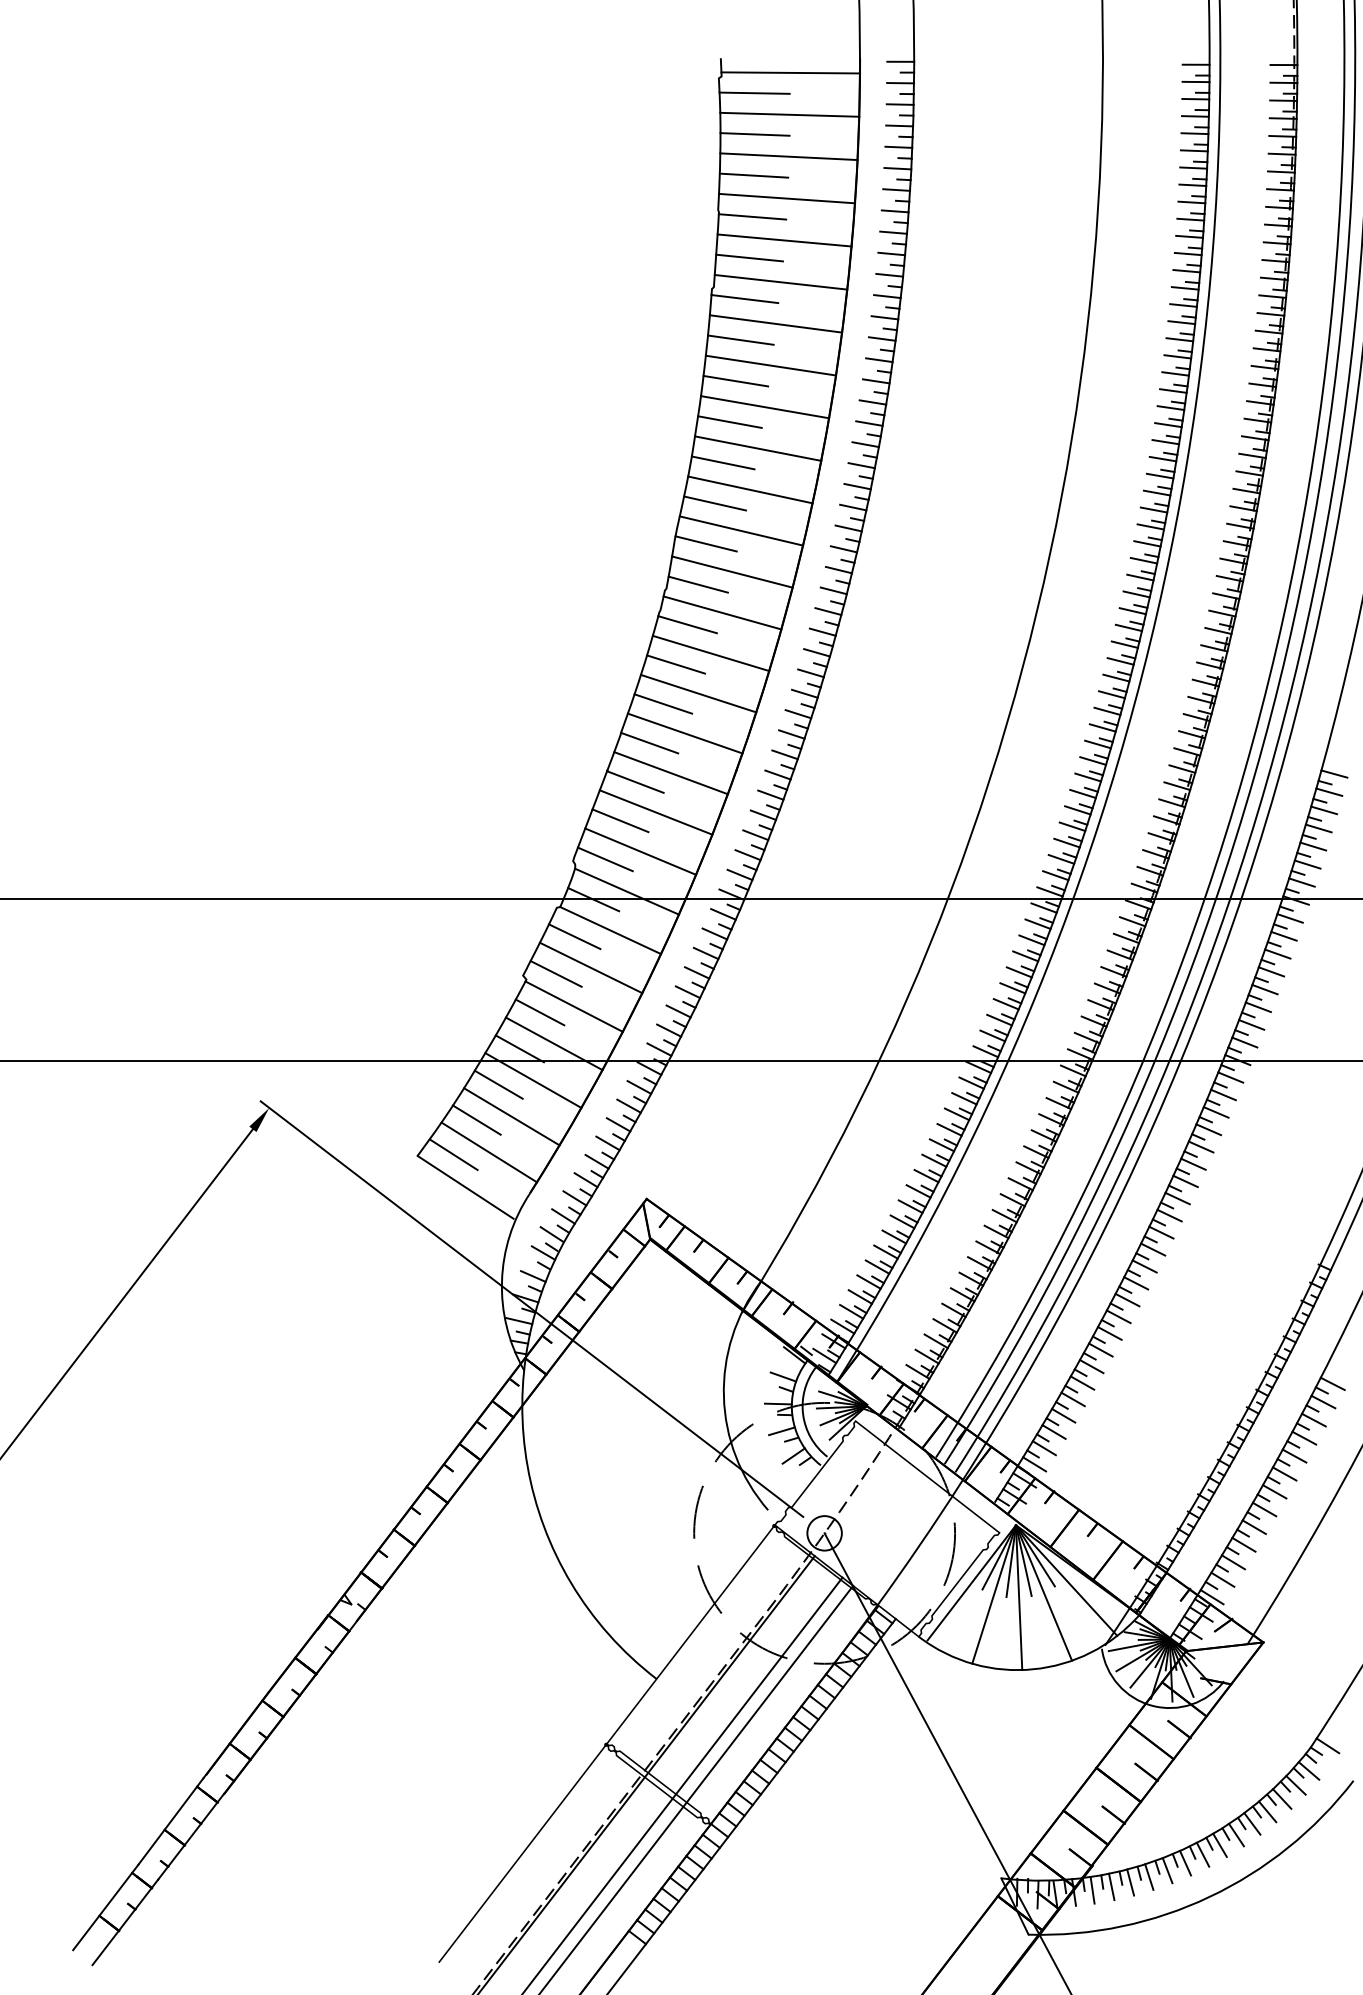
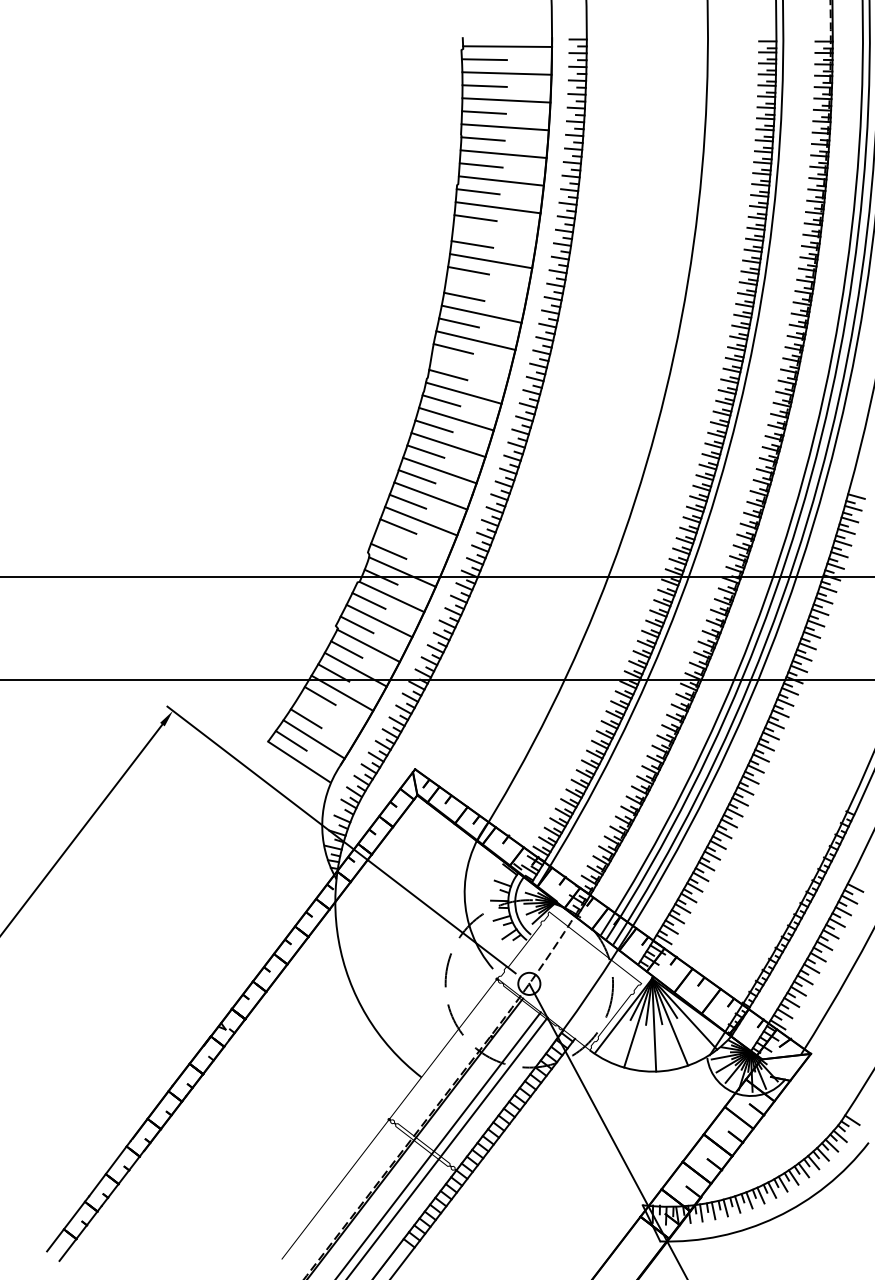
line: (770, 365) -> (494, 234), removed
line: (757, 448) -> (486, 287), removed
line: (731, 571) -> (469, 366), removed
line: (639, 851) -> (410, 546), removed
line: (511, 1116) -> (328, 716), removed

